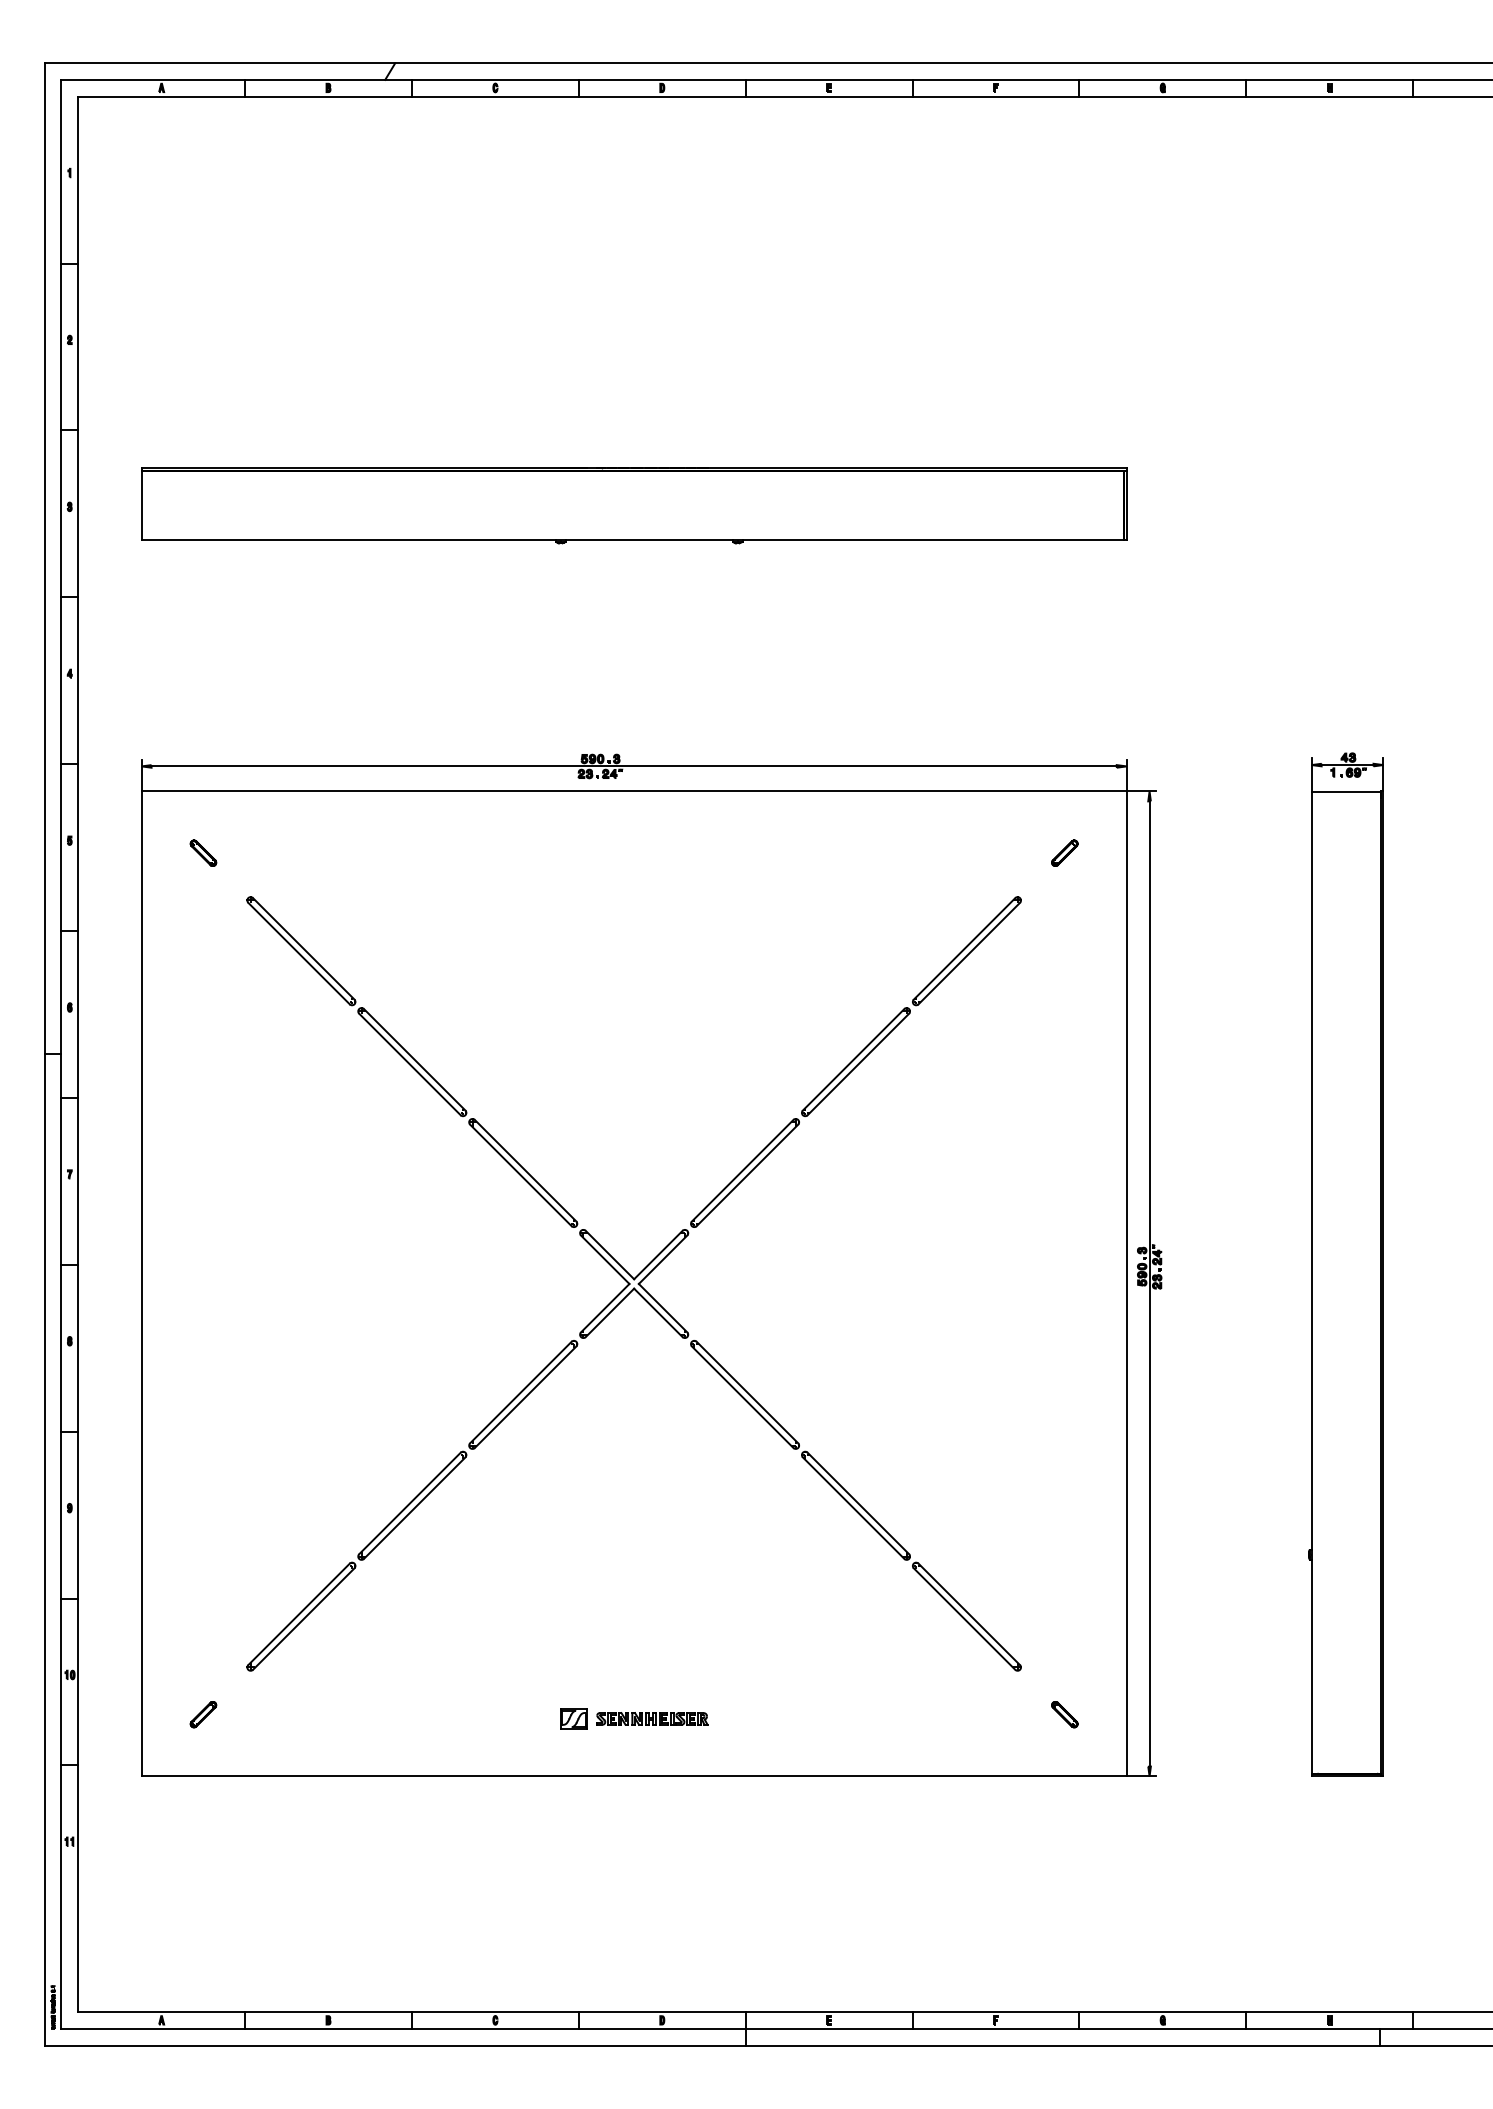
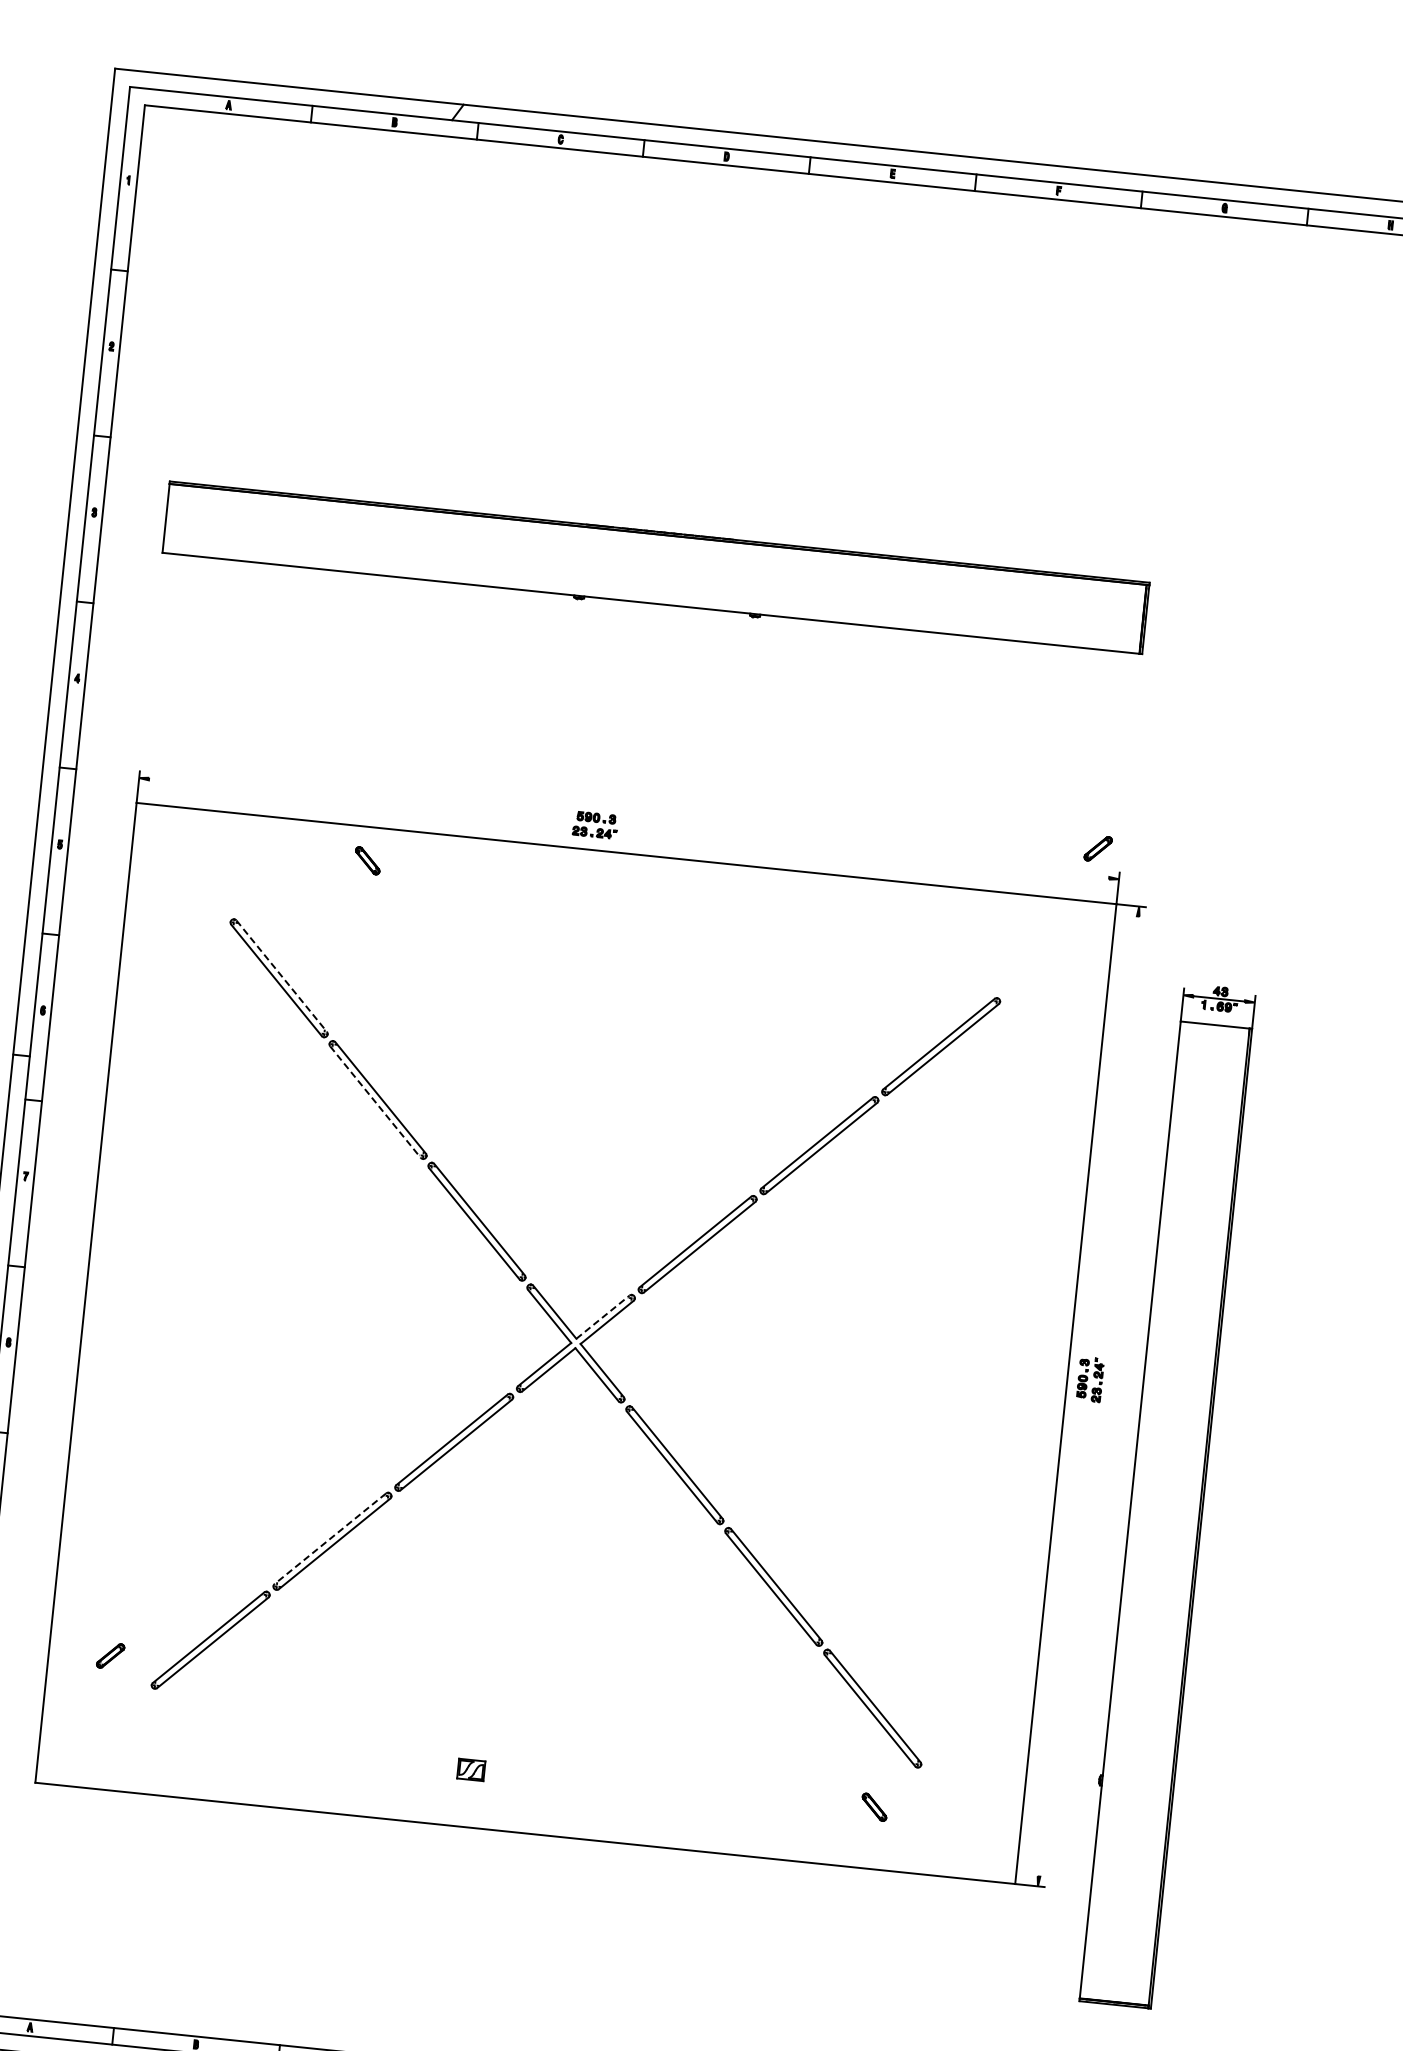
line: (633, 766) -> (628, 828), removed
part: (203, 852) -> (367, 860), moved
part: (1064, 852) -> (1097, 848), moved
line: (303, 948) -> (281, 975), solid -> dashed
line: (409, 1064) -> (375, 1102), solid -> dashed
line: (658, 1254) -> (603, 1316), solid -> dashed
part: (1345, 1264) -> (1165, 1495), moved
line: (1149, 1283) -> (1088, 1395), removed
line: (409, 1503) -> (329, 1538), solid -> dashed
part: (203, 1714) -> (110, 1655), moved
part: (1064, 1714) -> (874, 1807), moved
part: (652, 1718) -> (549, 1777), removed

